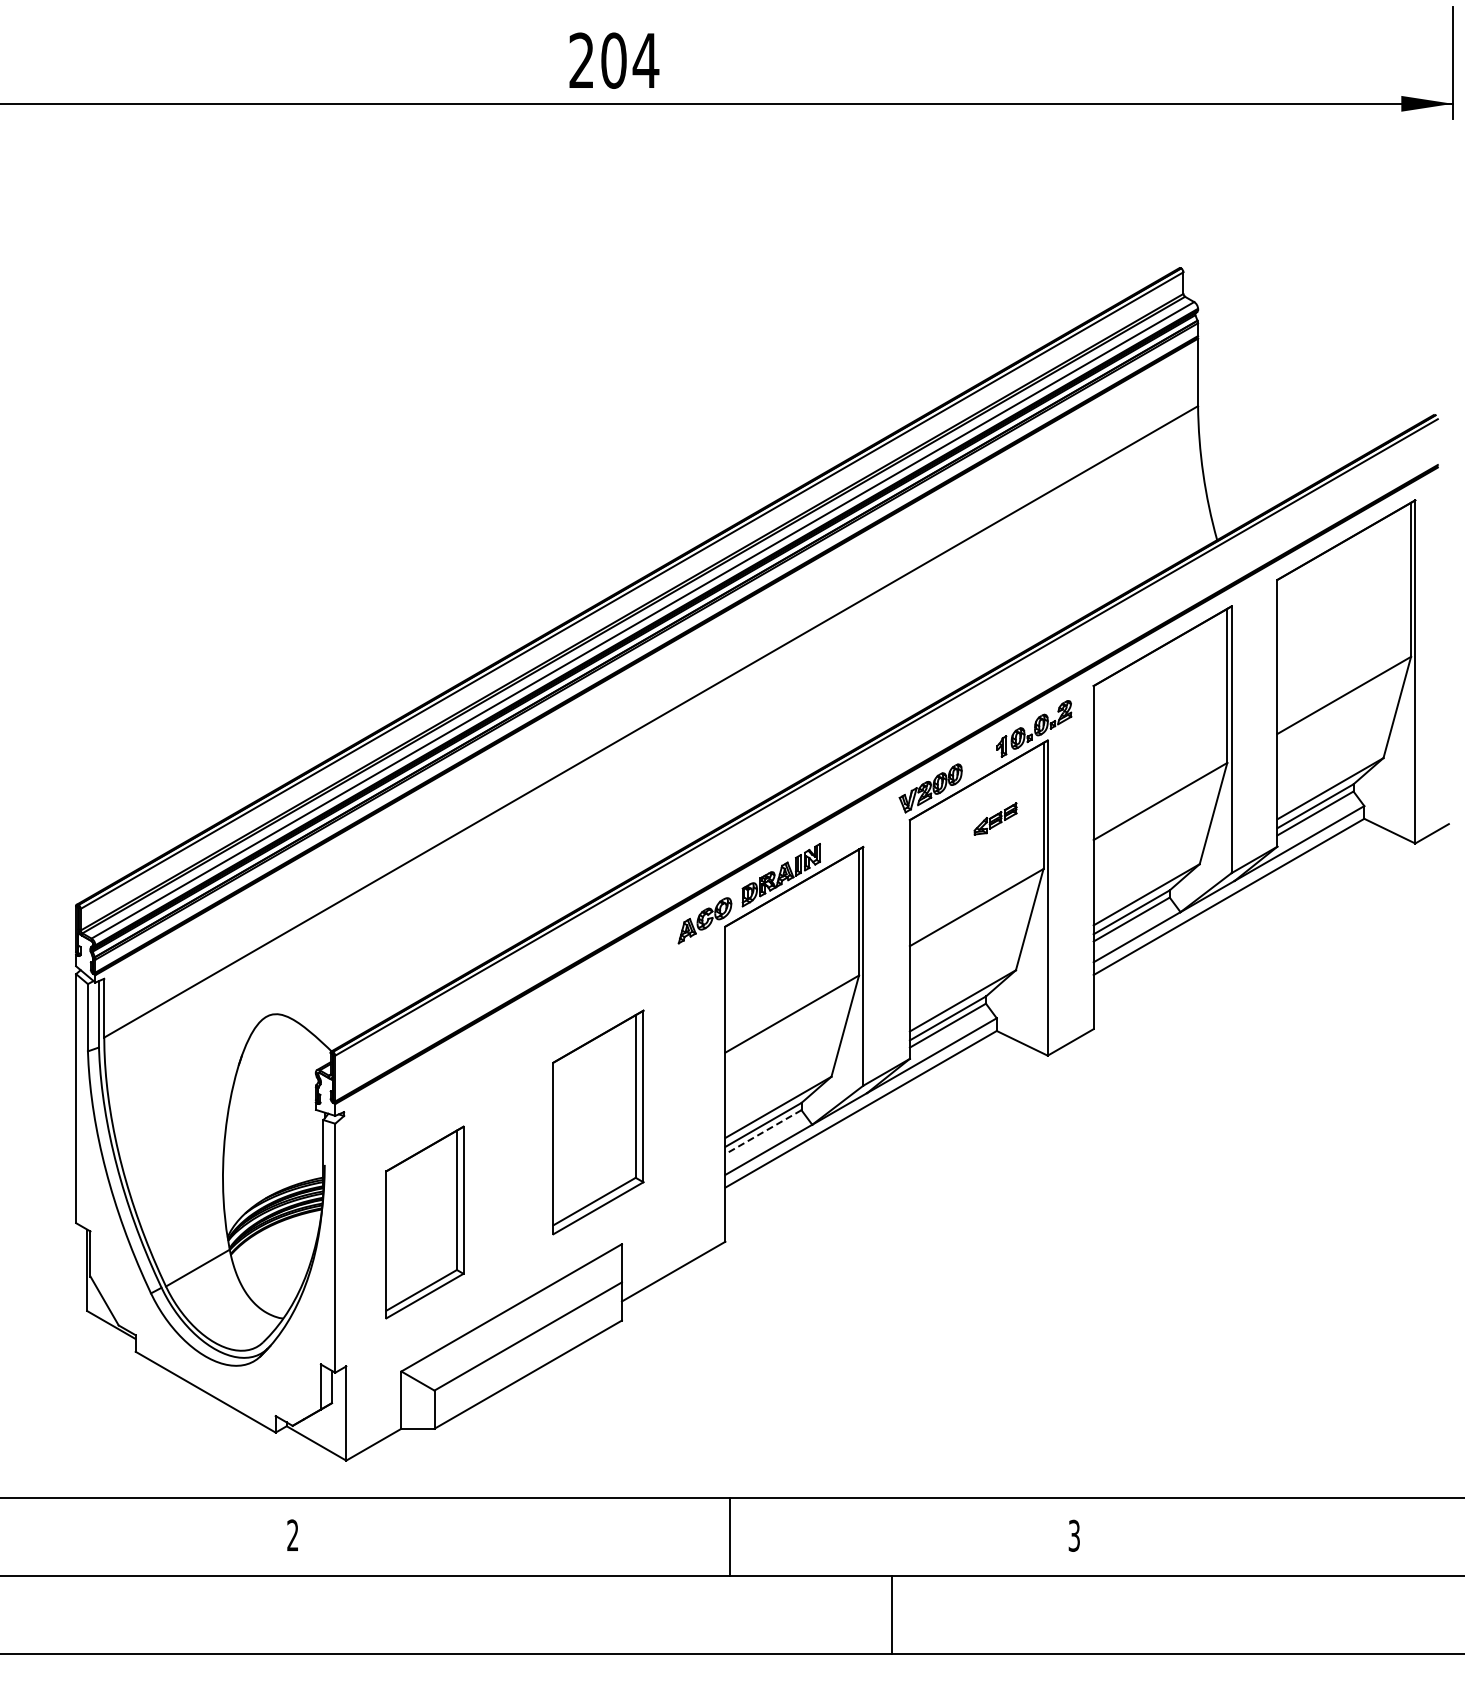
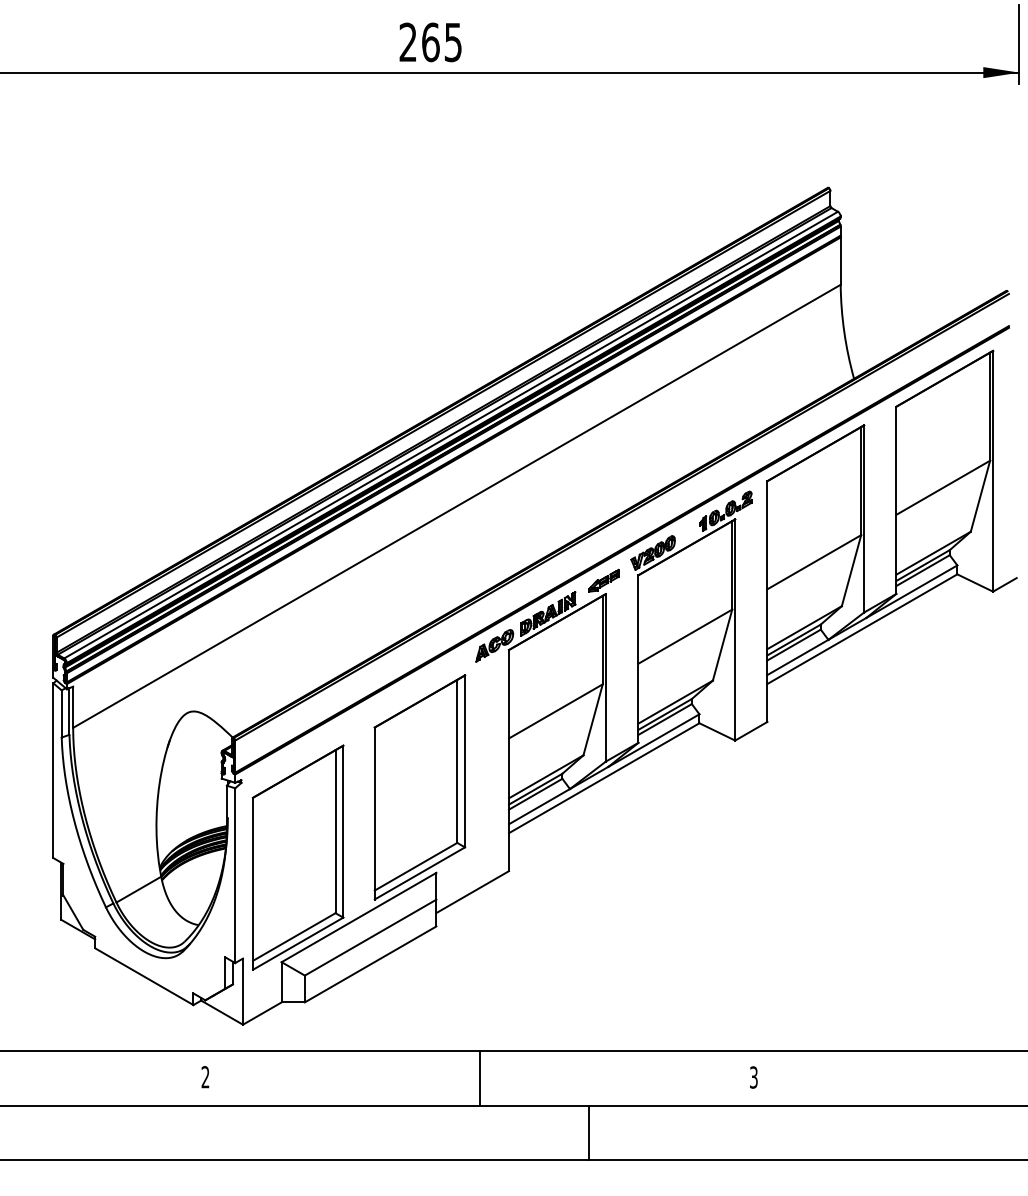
text: (630, 60) -> (442, 42), 204 -> 265
part: (995, 818) -> (603, 580), moved
part: (598, 1122) -> (419, 787), size x1.43
line: (763, 1132) -> (535, 794), dashed -> solid
part: (424, 1222) -> (297, 857), size x1.67
line: (729, 1536) -> (479, 1077), moved
line: (891, 1614) -> (589, 1132), moved

